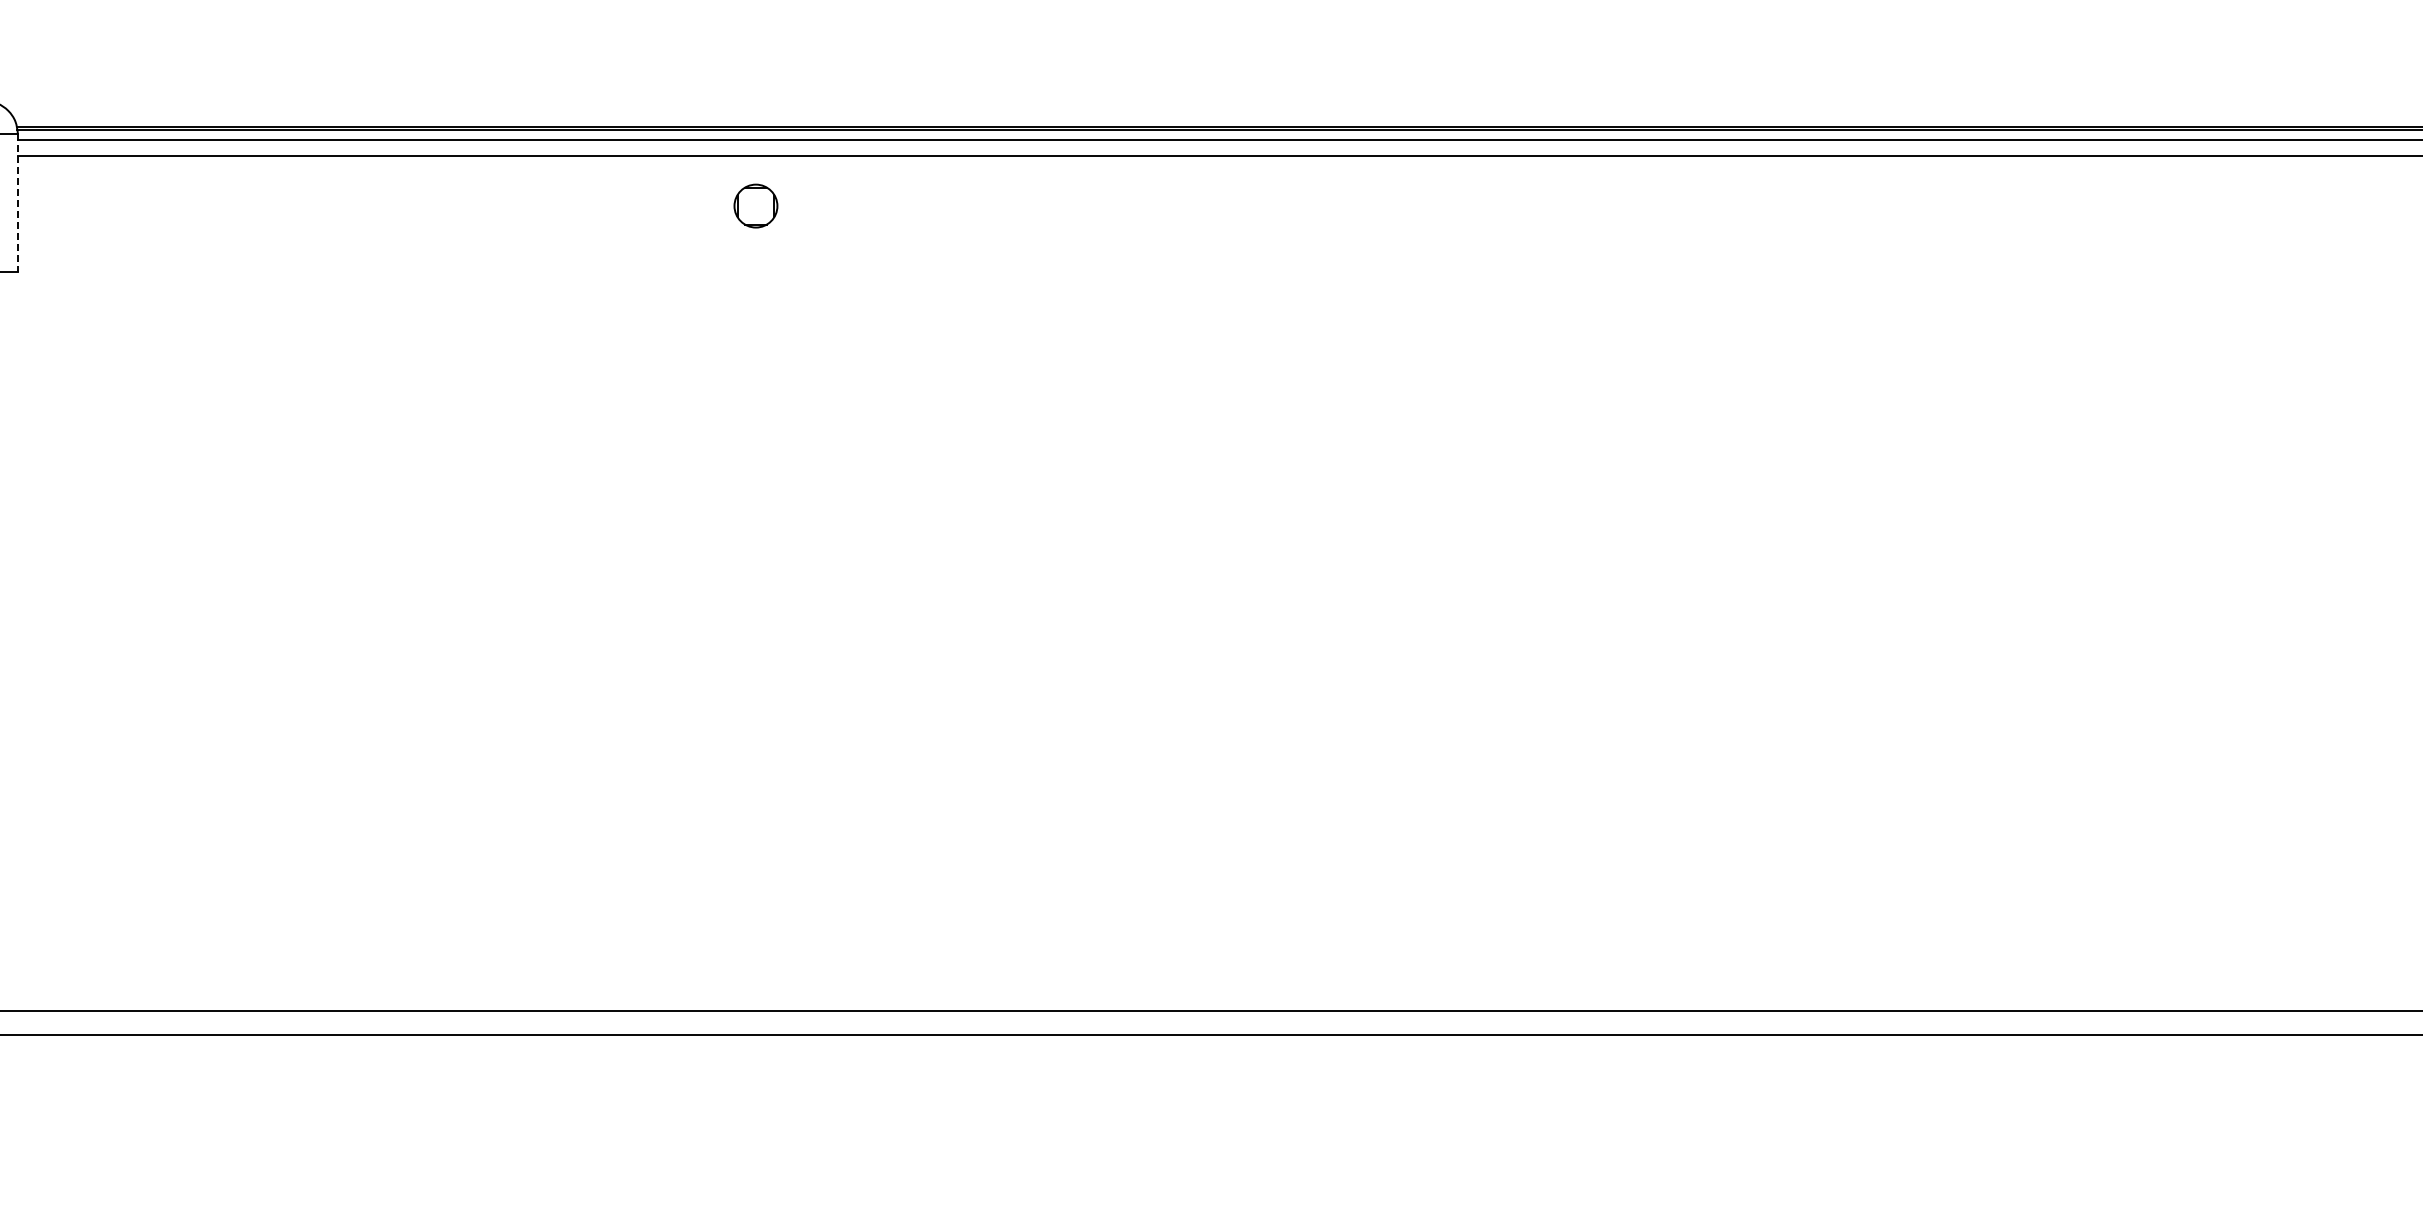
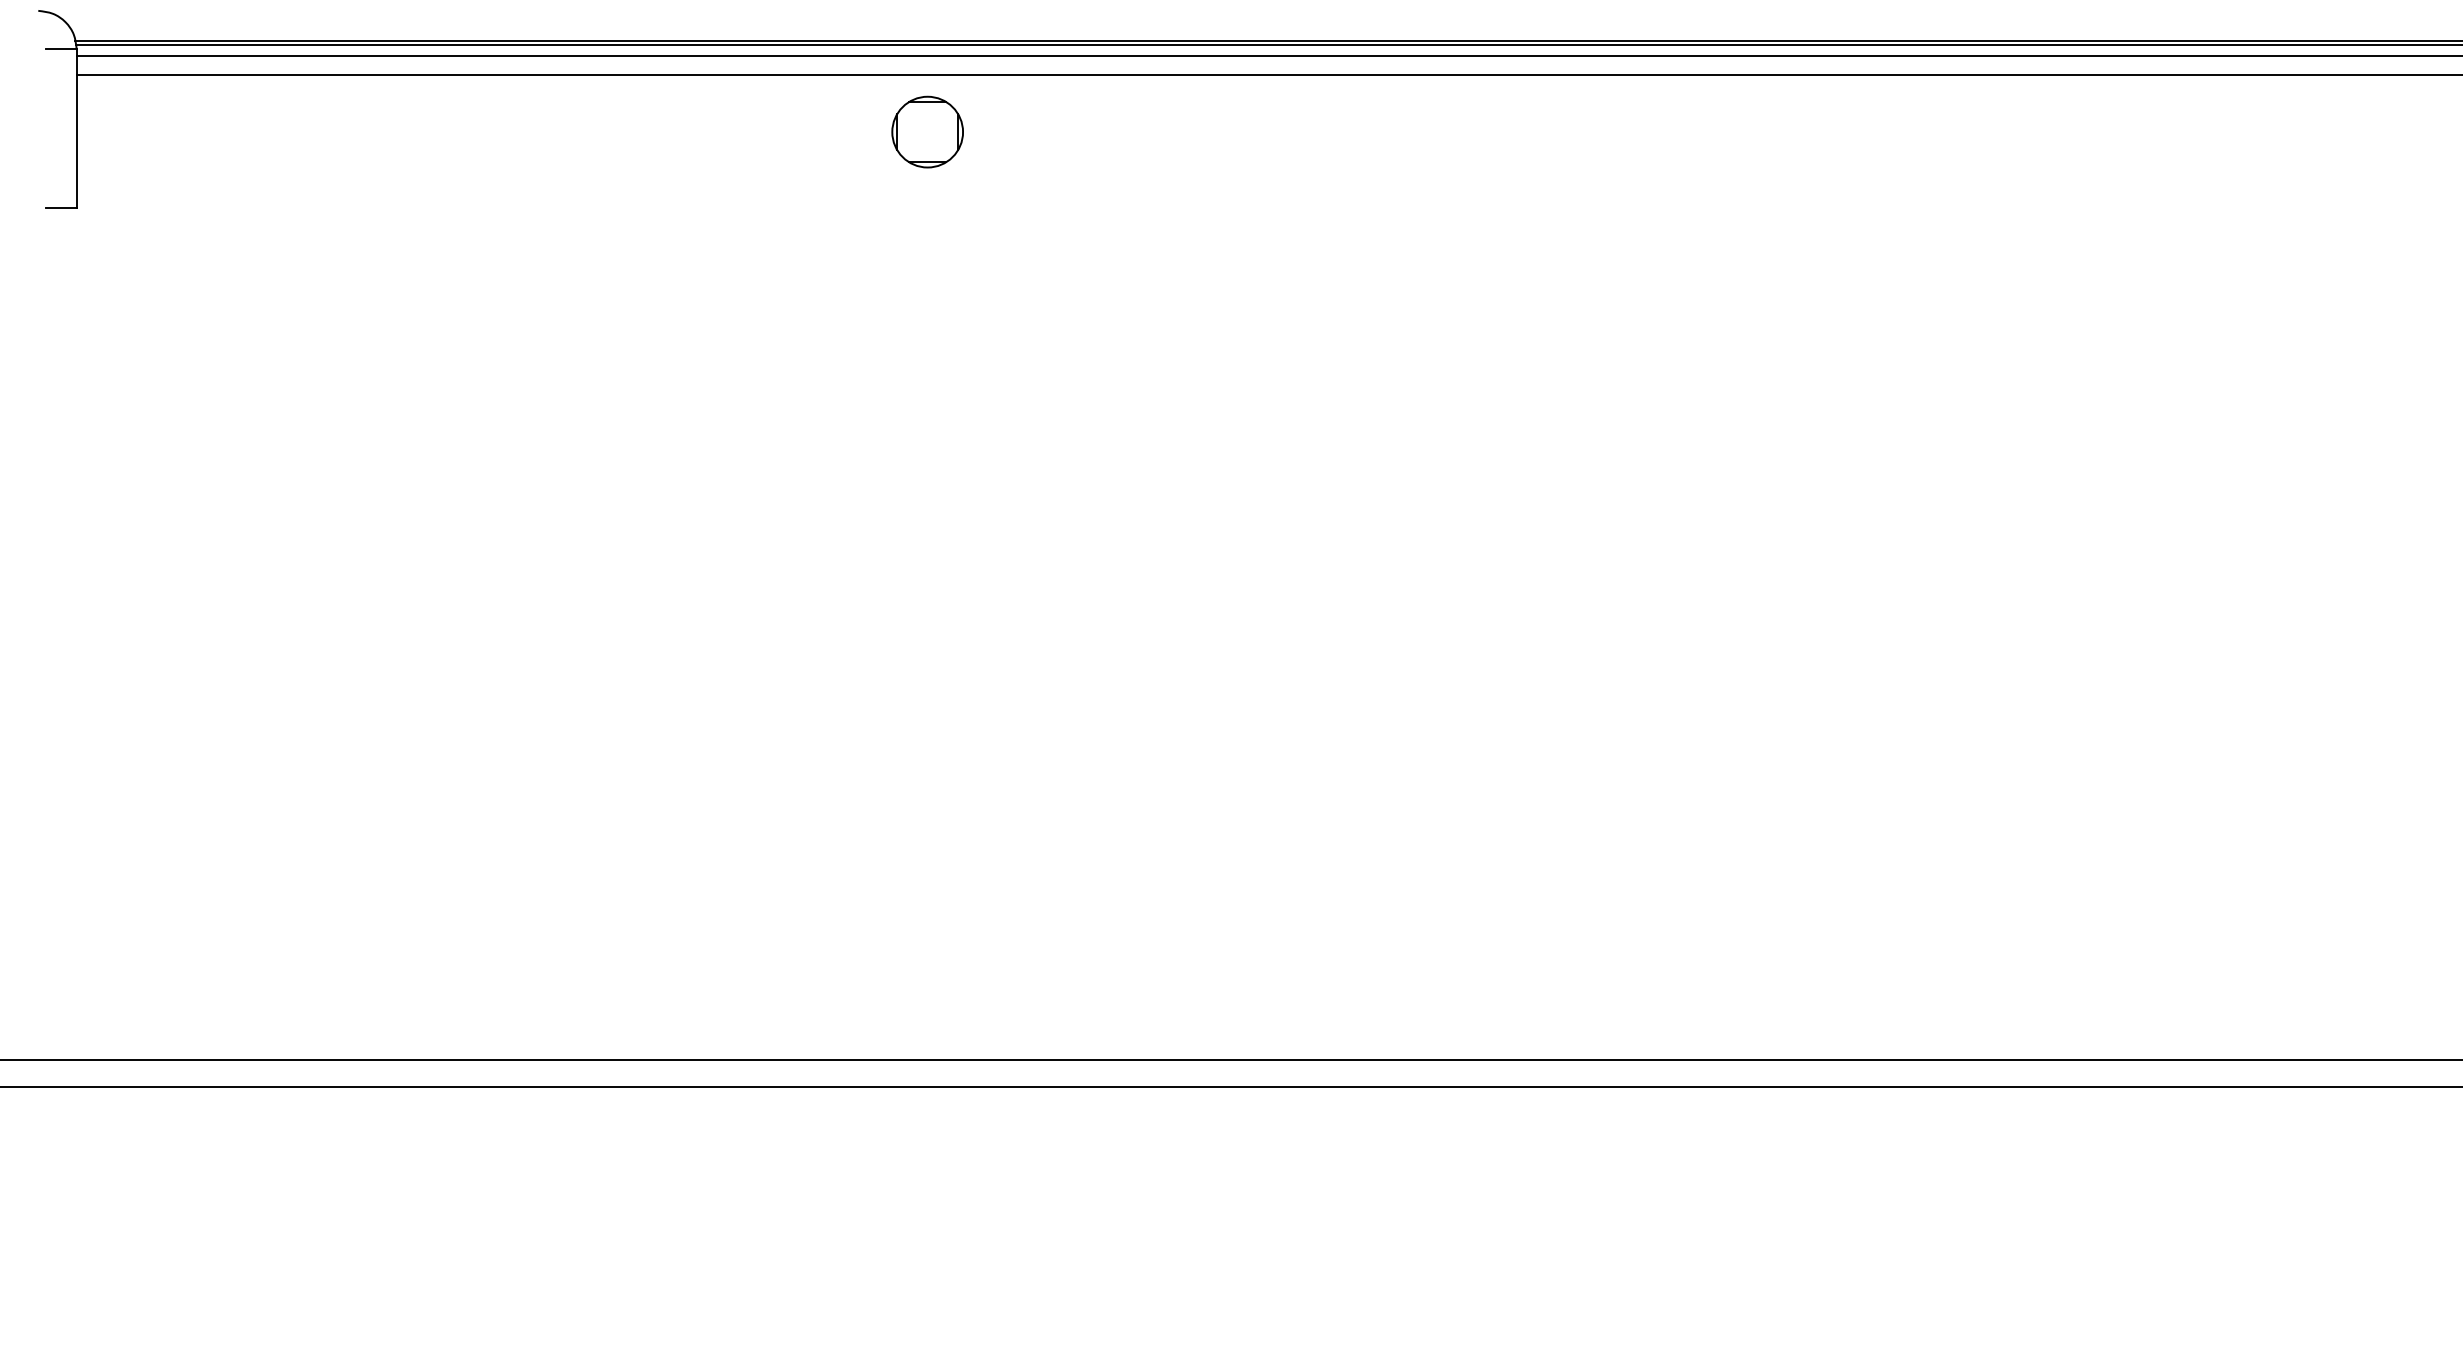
line: (17, 203) -> (76, 129), dashed -> solid
part: (755, 205) -> (927, 131), size x1.43

